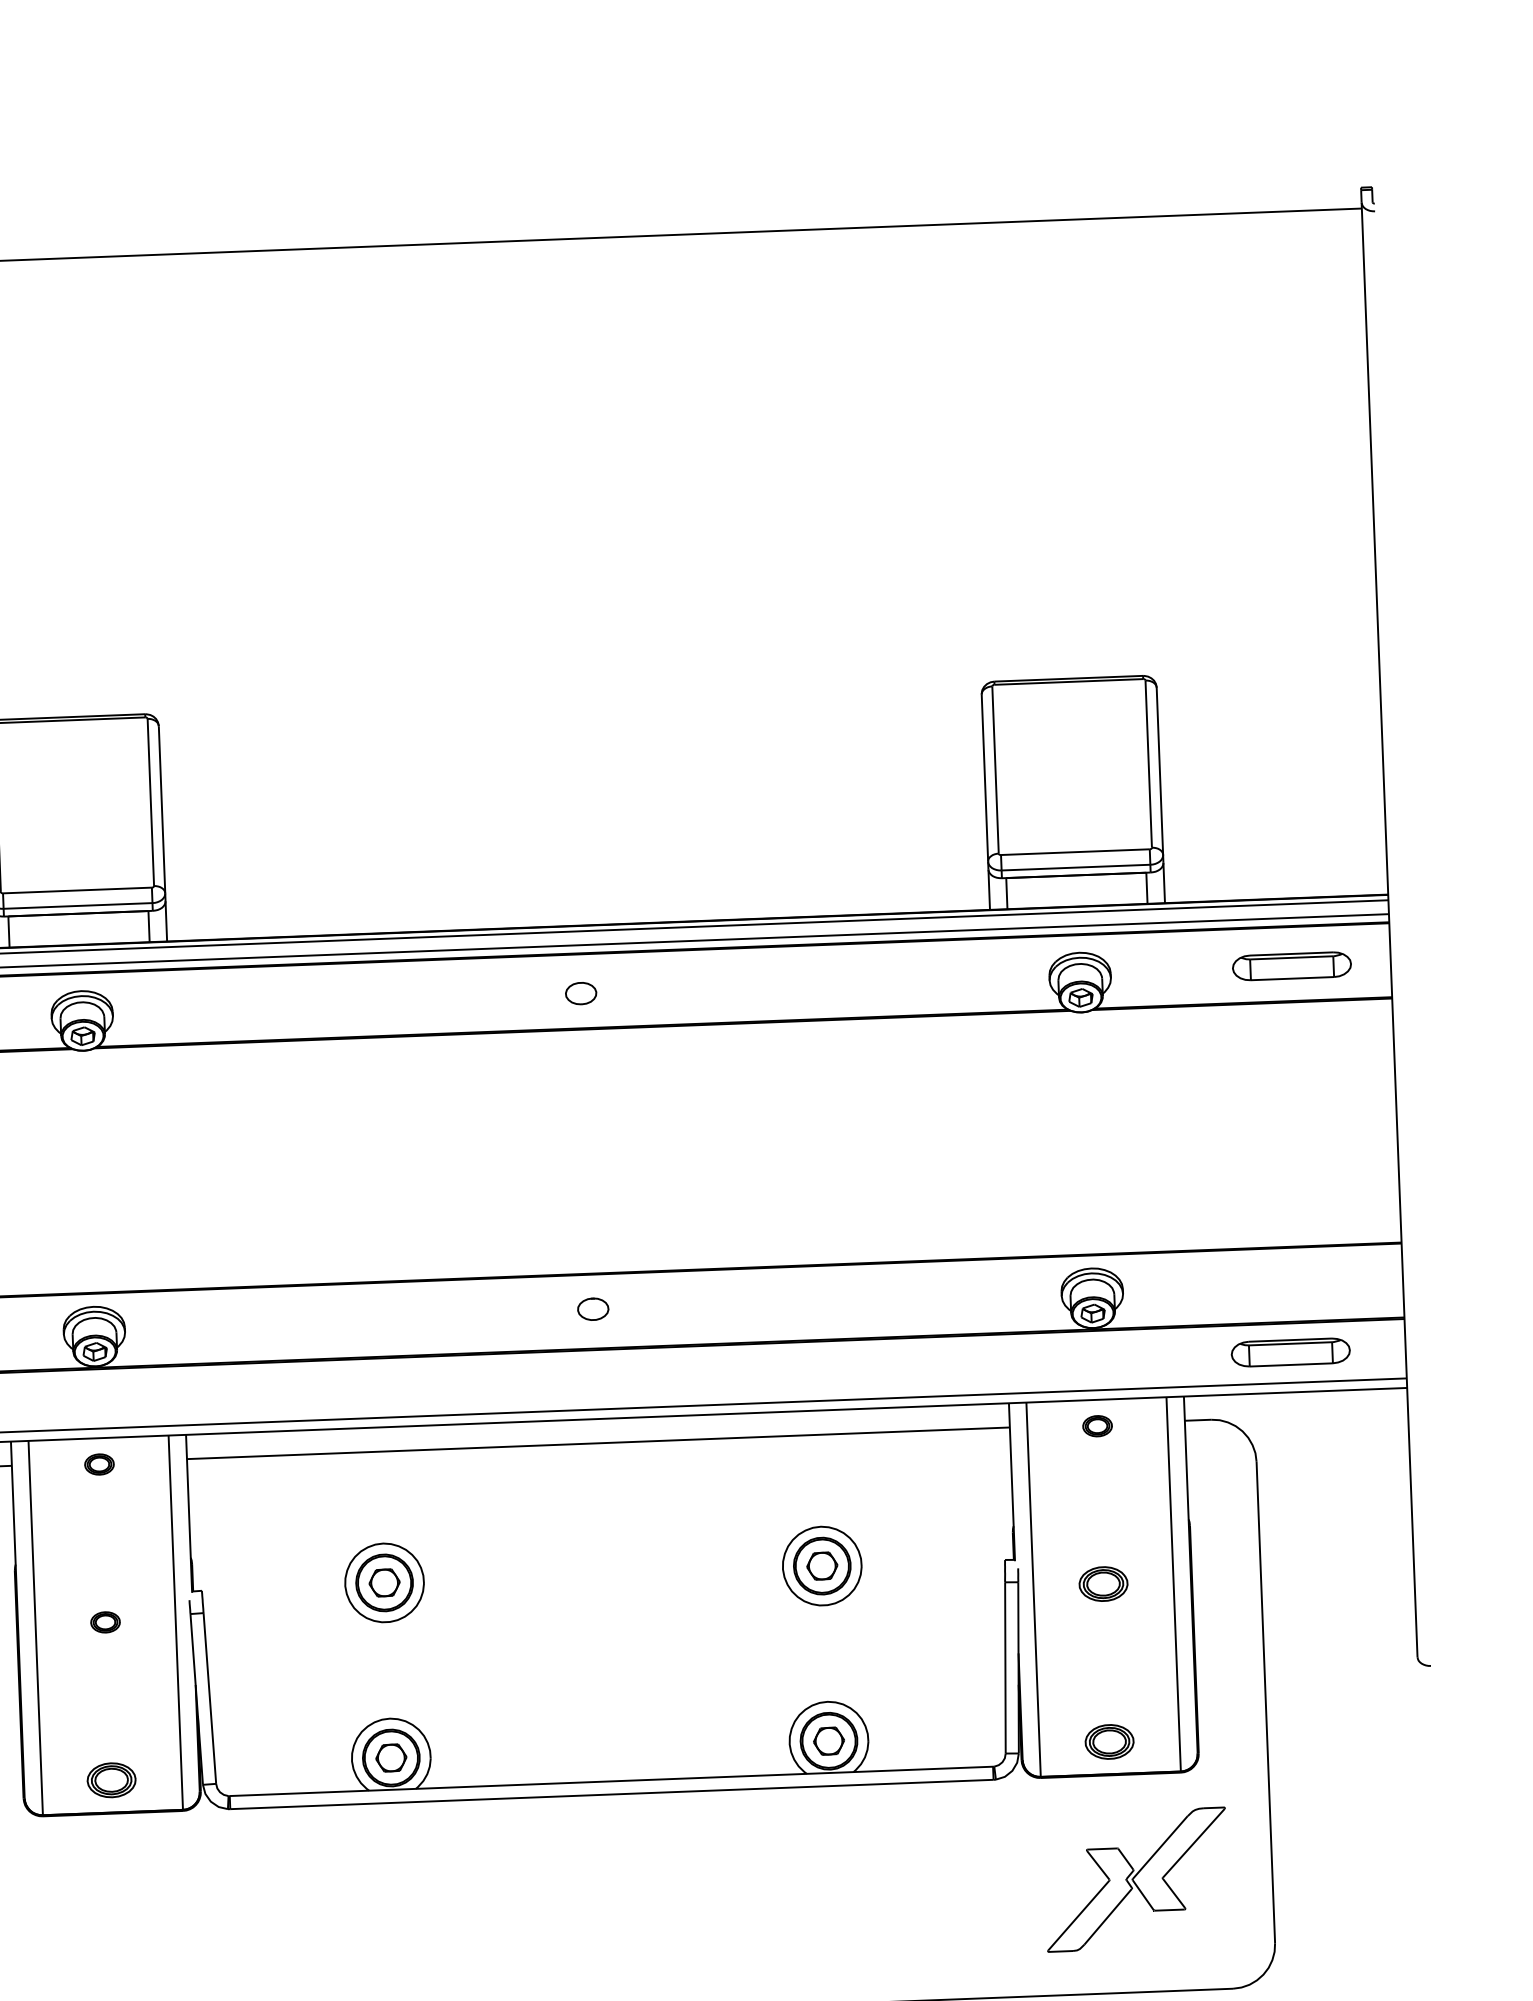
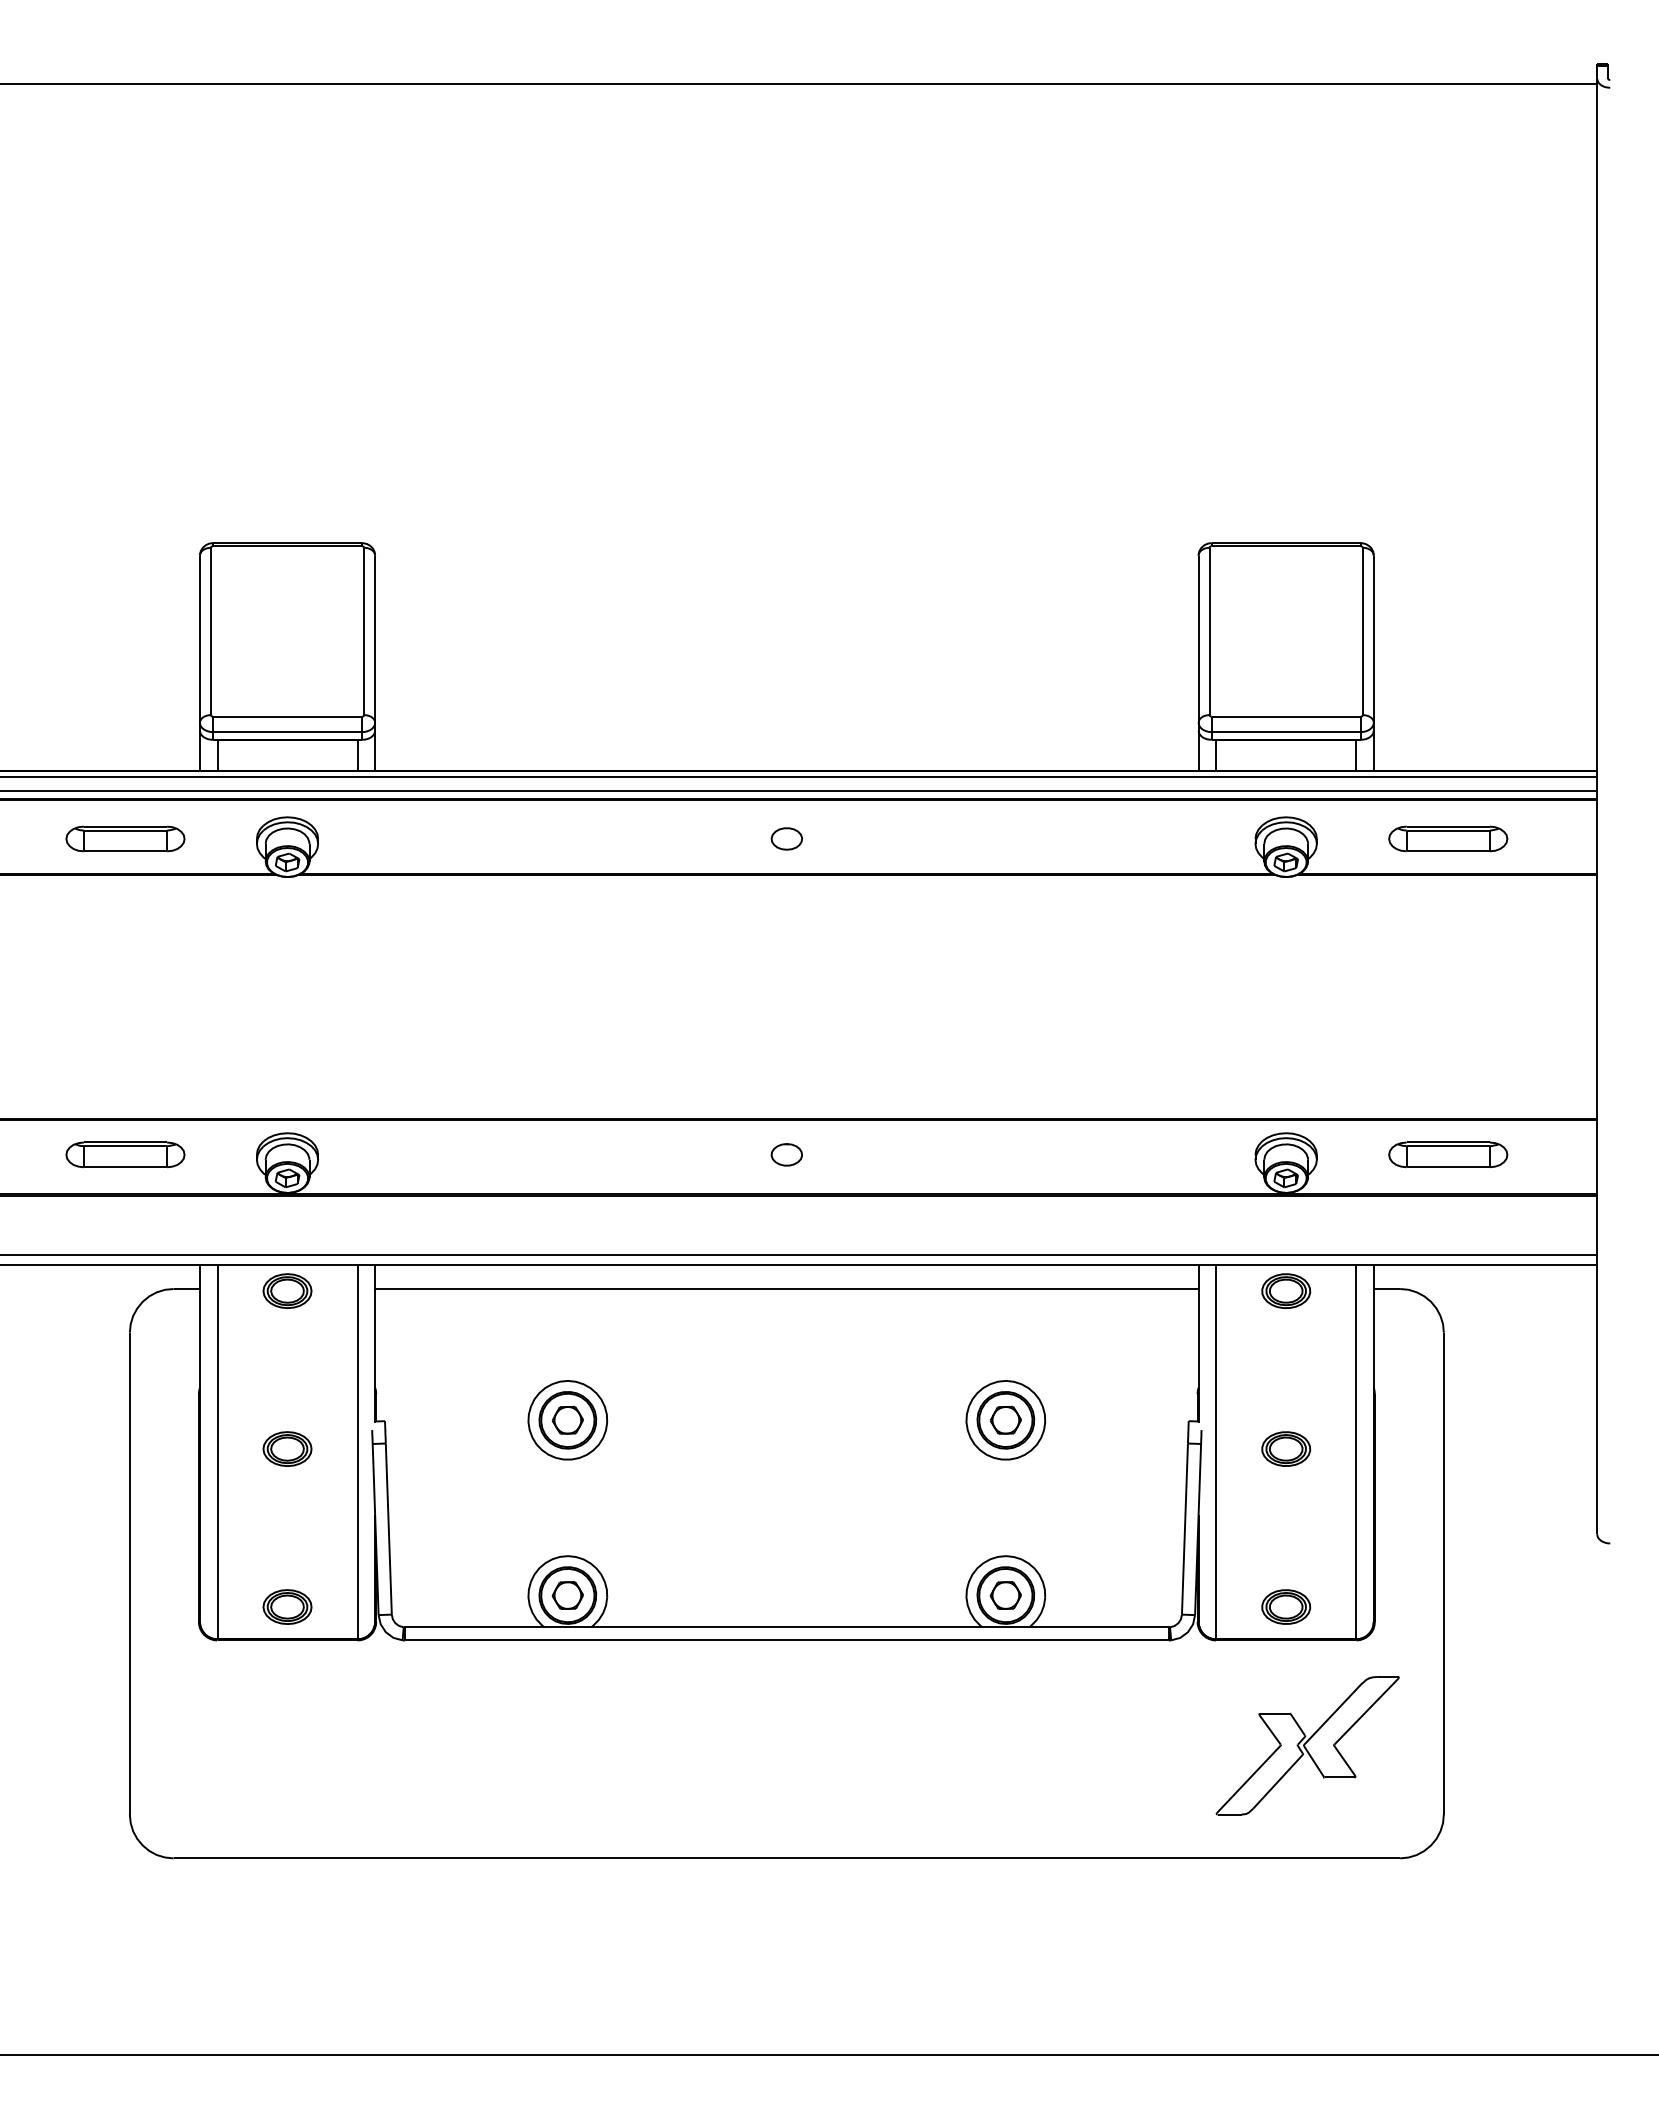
part: (1292, 965) -> (1448, 838), moved
part: (1291, 1352) -> (1448, 1154), moved
part: (1097, 1425) -> (1286, 1290), size x1.67
part: (99, 1463) -> (287, 1290), size x1.67
part: (105, 1621) -> (287, 1448), size x1.67

